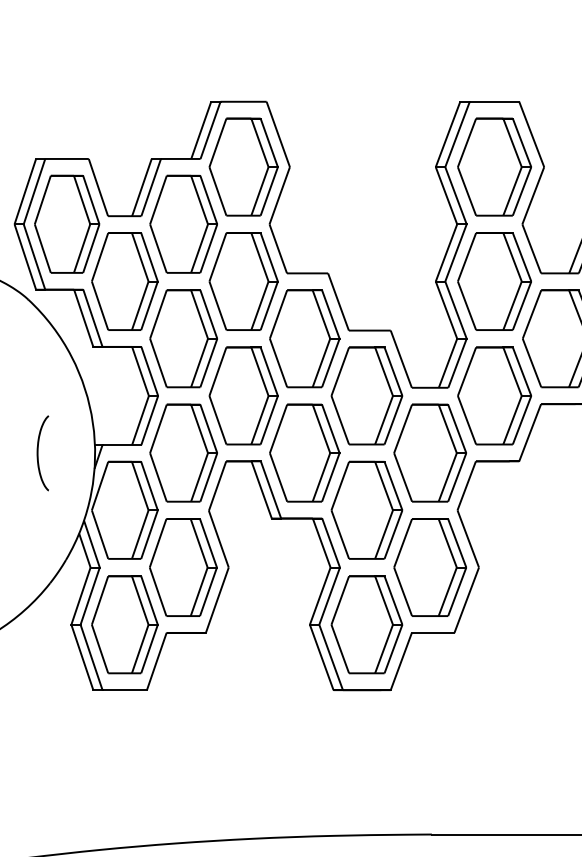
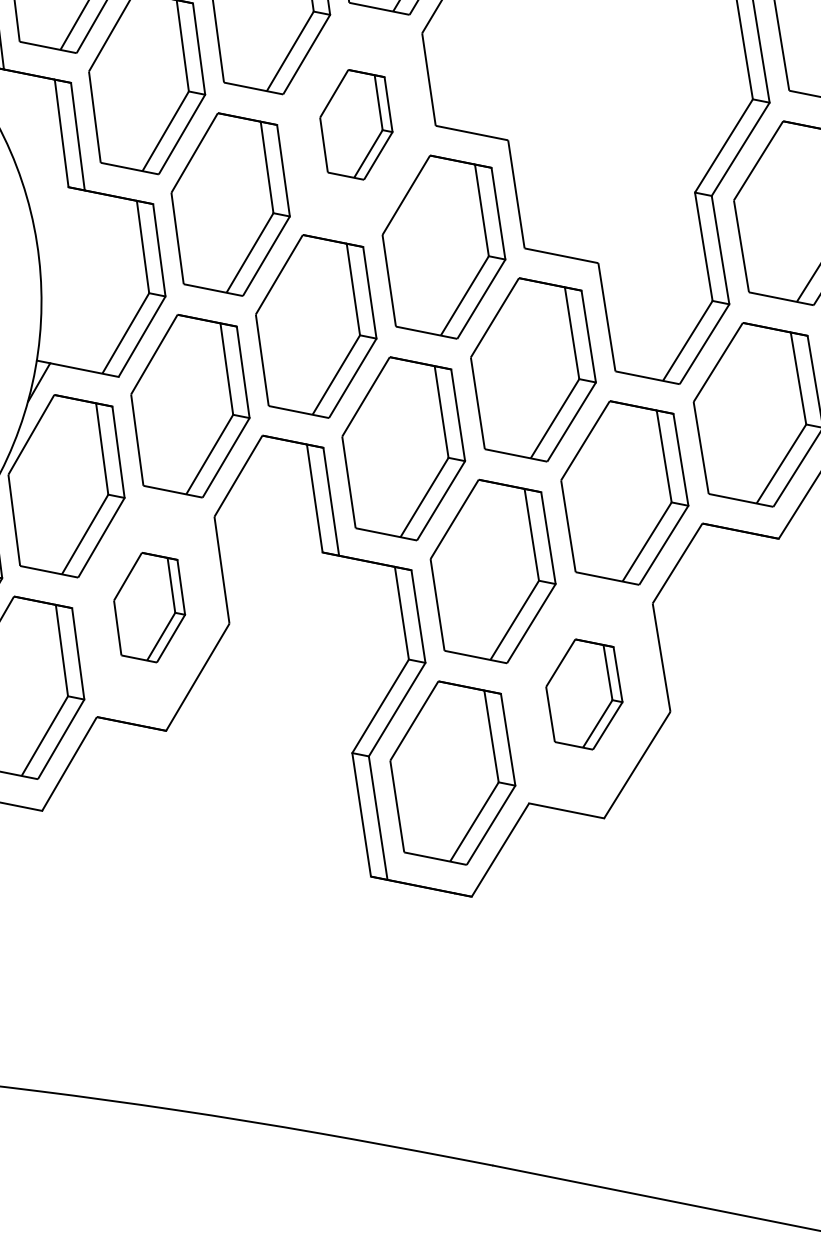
part: (243, 281) -> (356, 124), size x0.6
part: (183, 567) -> (149, 607), size x0.6
part: (429, 567) -> (583, 694), size x0.6

